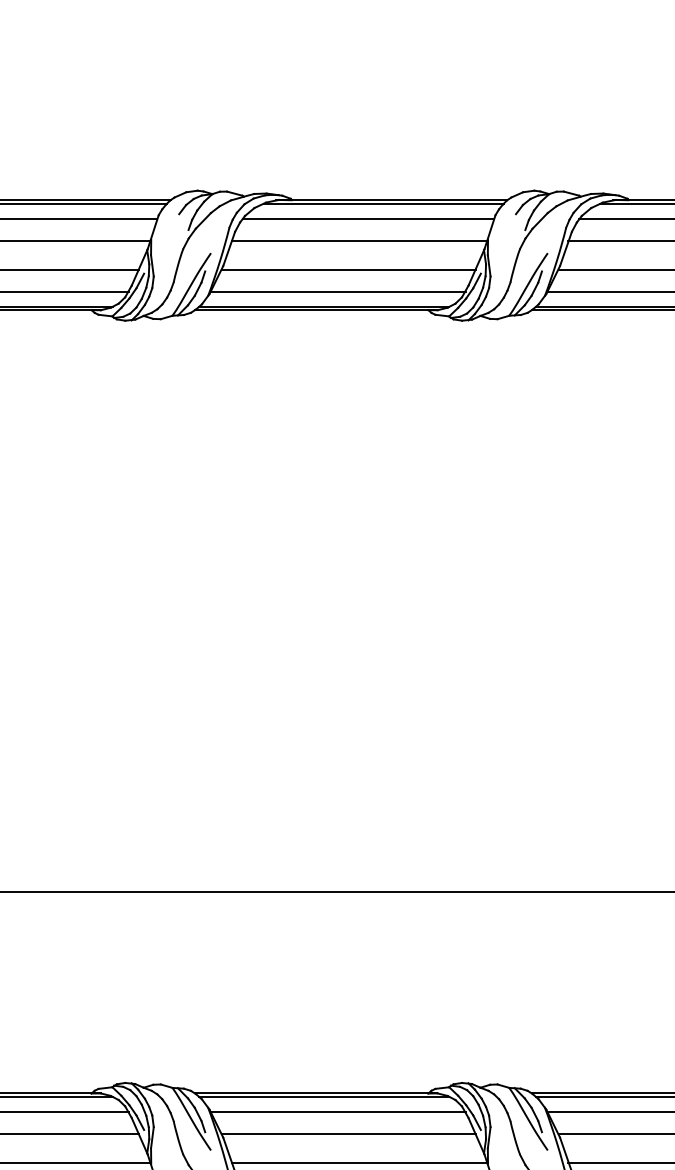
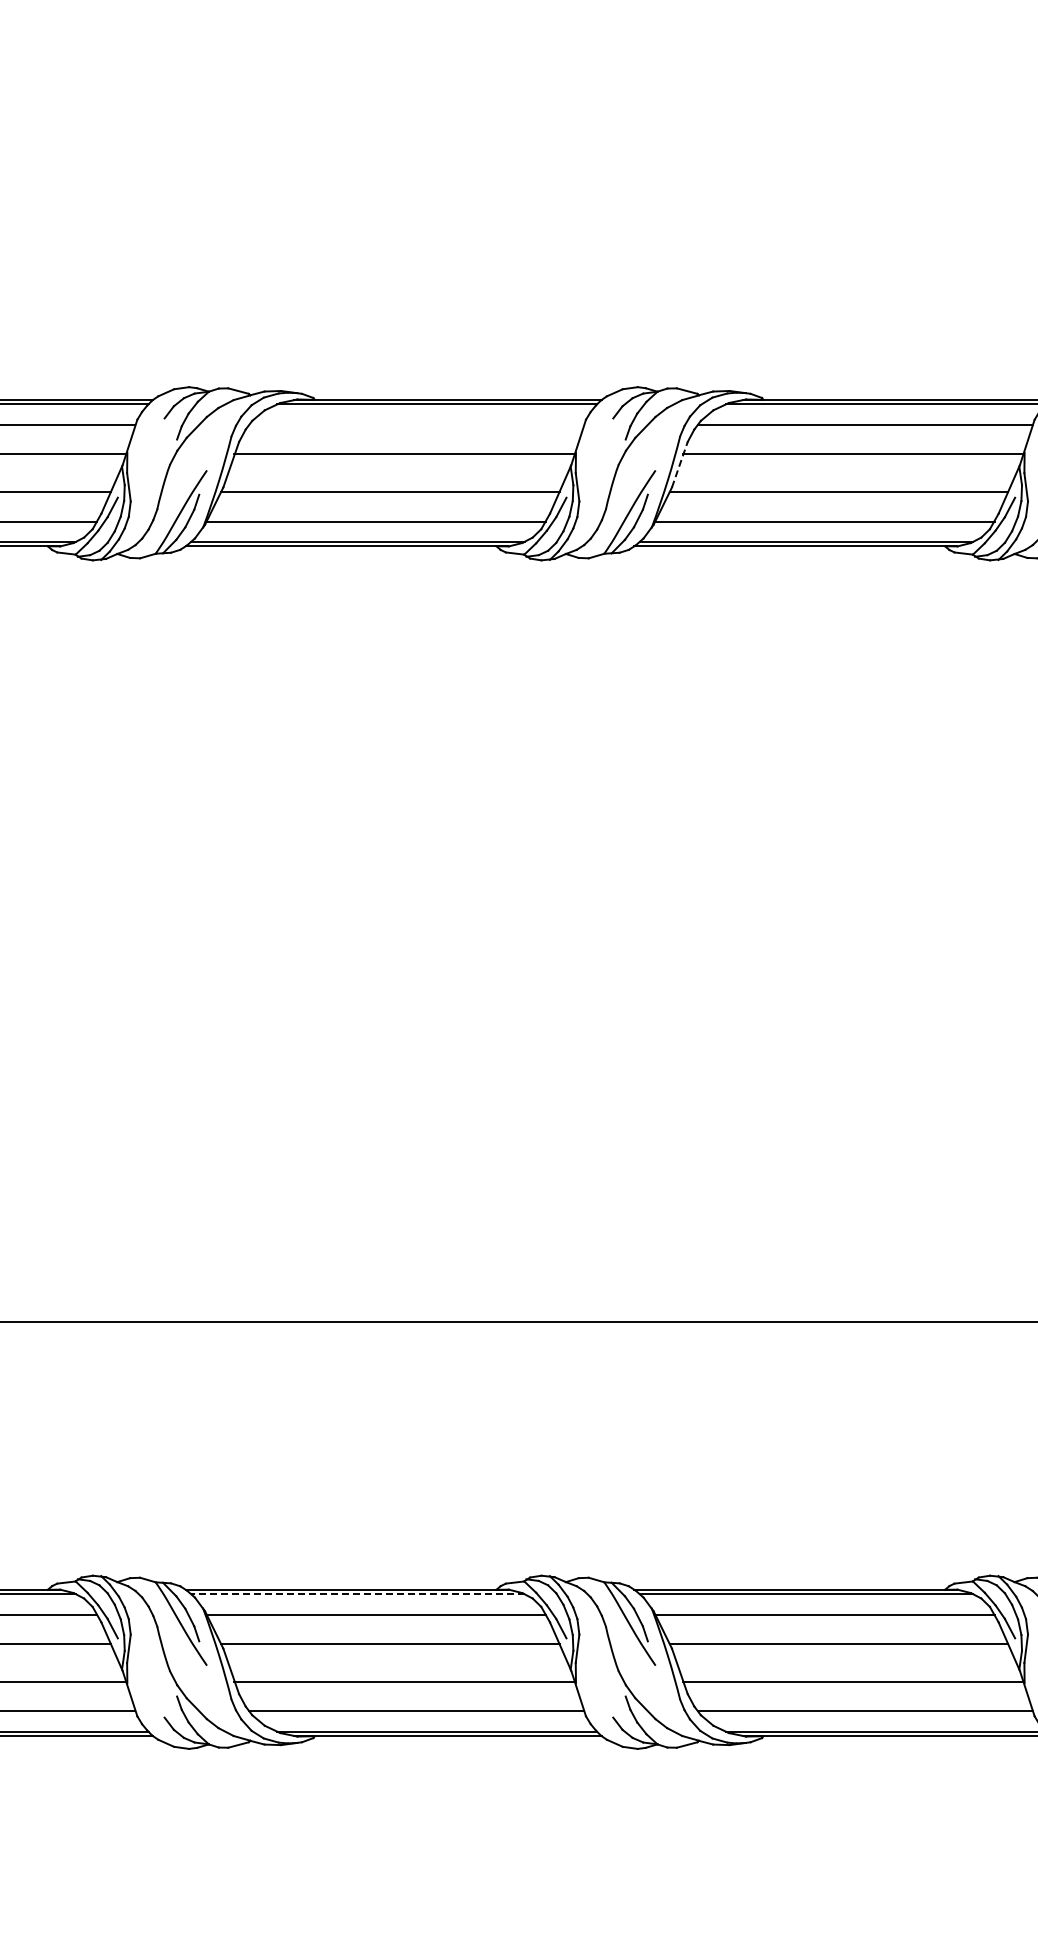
line: (368, 218) -> (416, 424), removed
line: (566, 248) -> (680, 464), solid -> dashed
line: (323, 1097) -> (357, 1594), solid -> dashed

